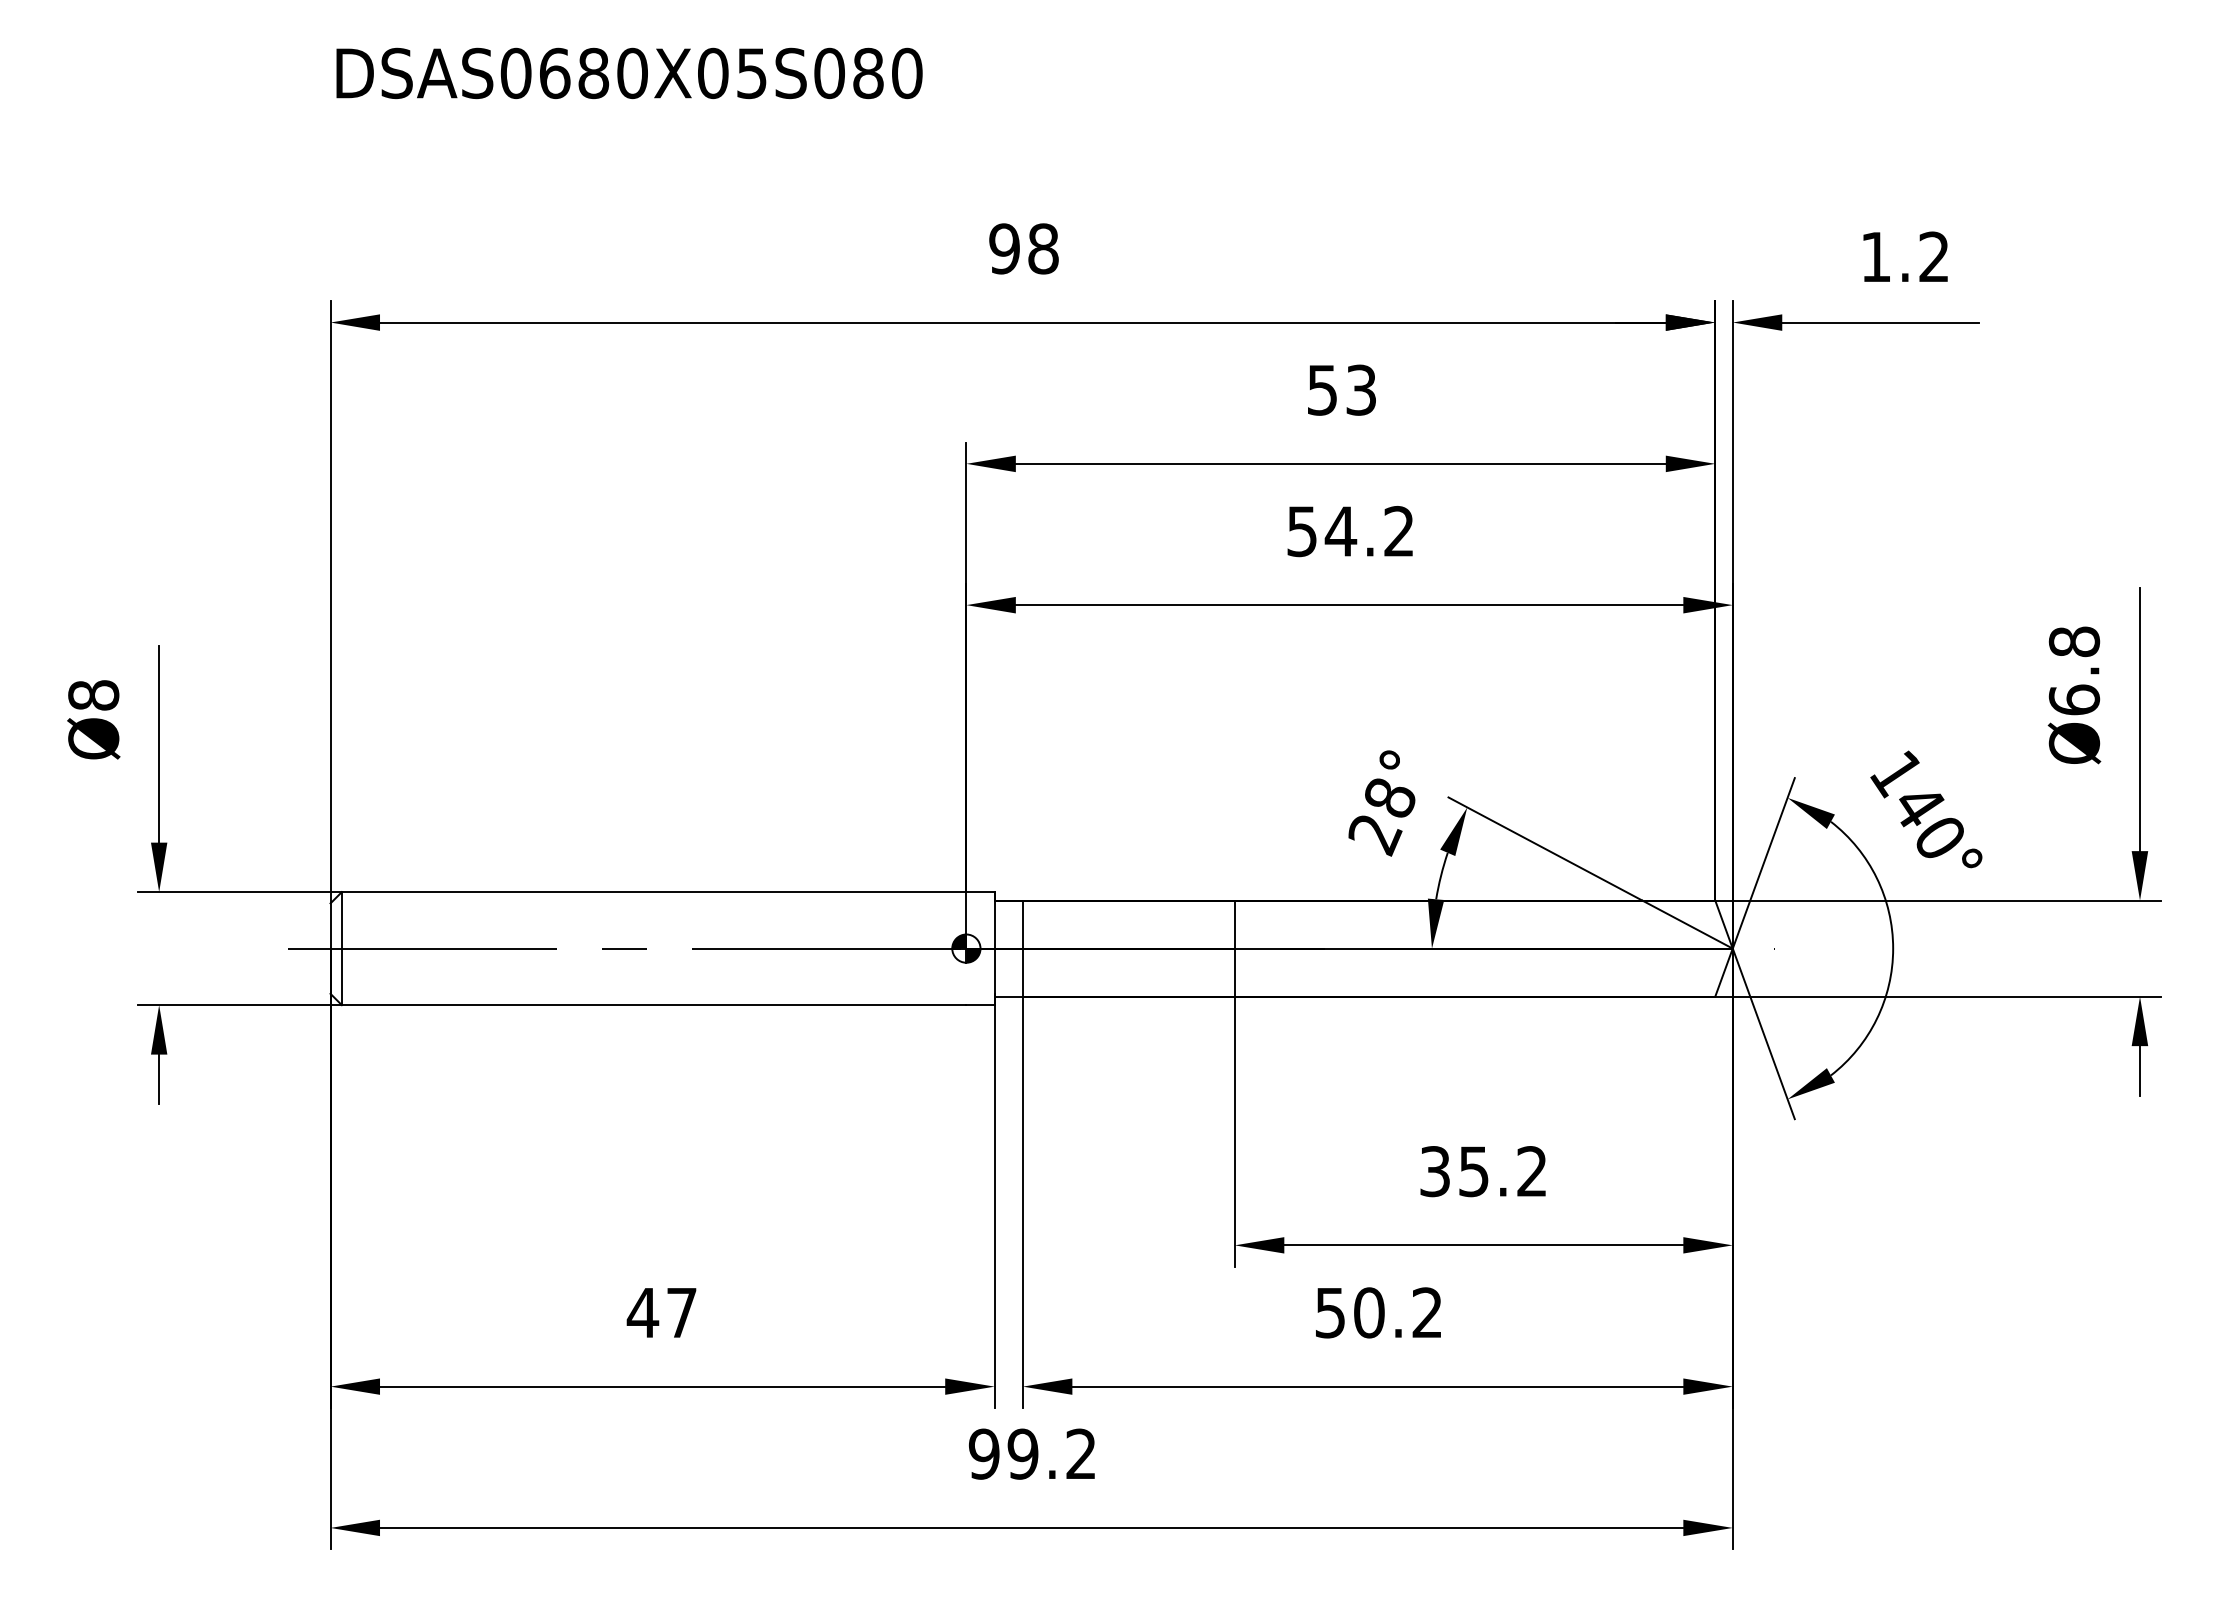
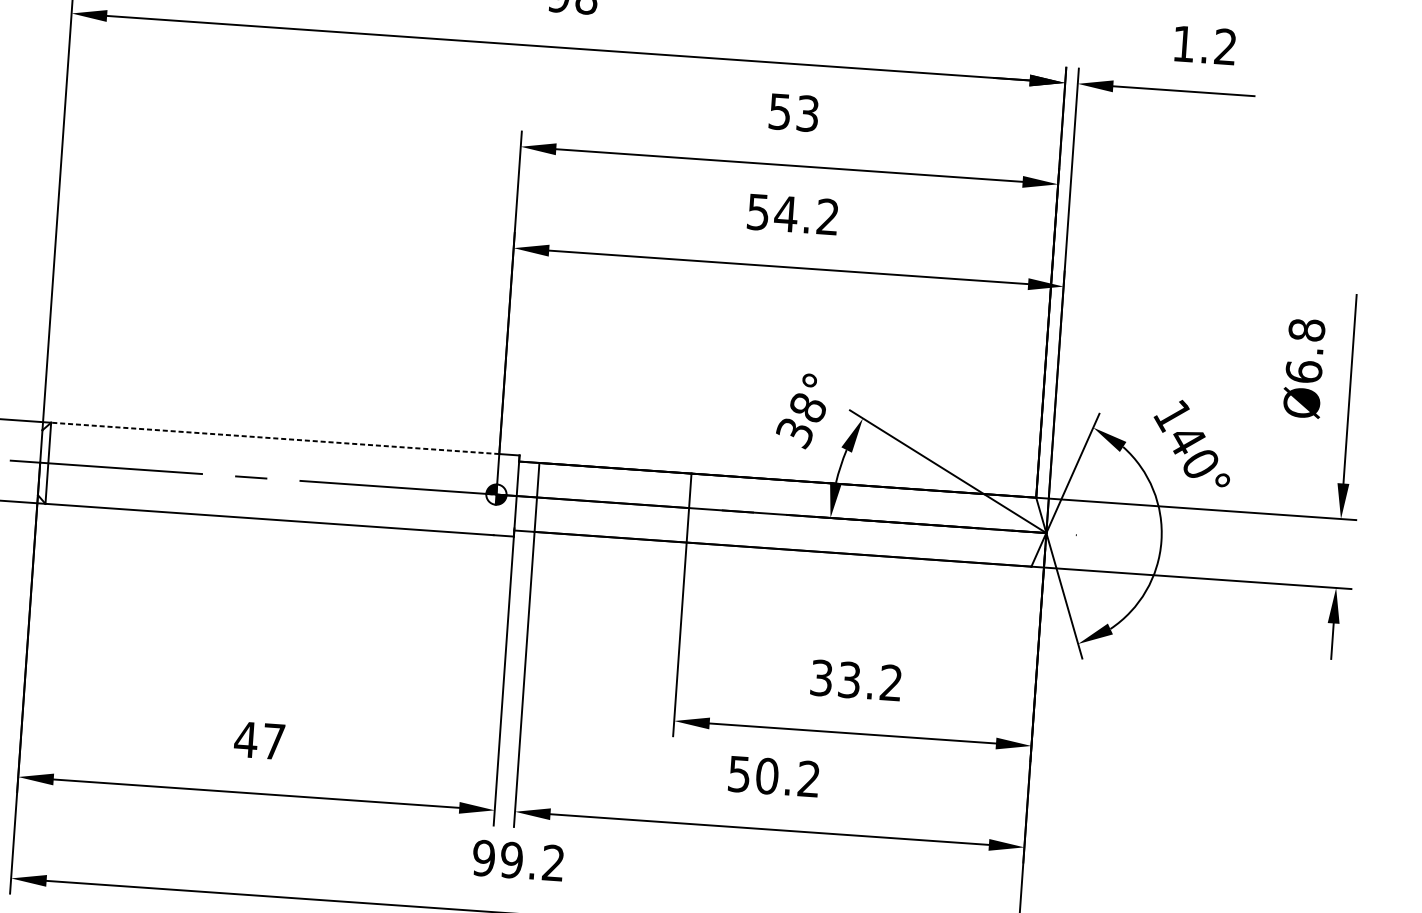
text: (1375, 835) -> (795, 433), 28° -> 38°
line: (653, 892) -> (274, 438), solid -> dashed
text: (1473, 1171) -> (849, 679), 35.2 -> 33.2

